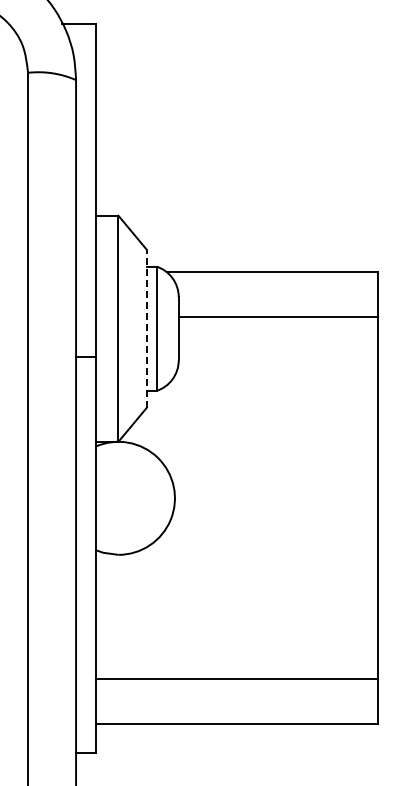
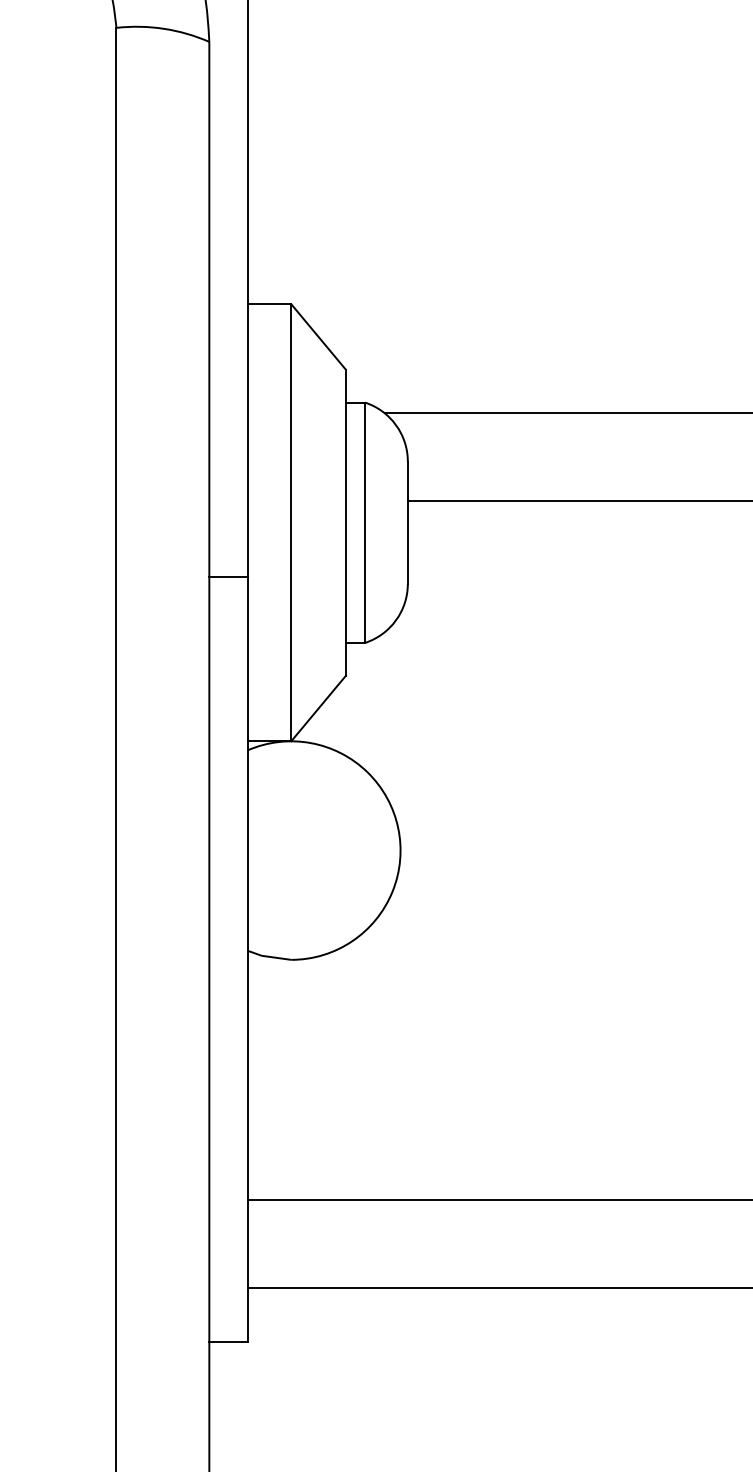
line: (146, 328) -> (345, 522), dashed -> solid

